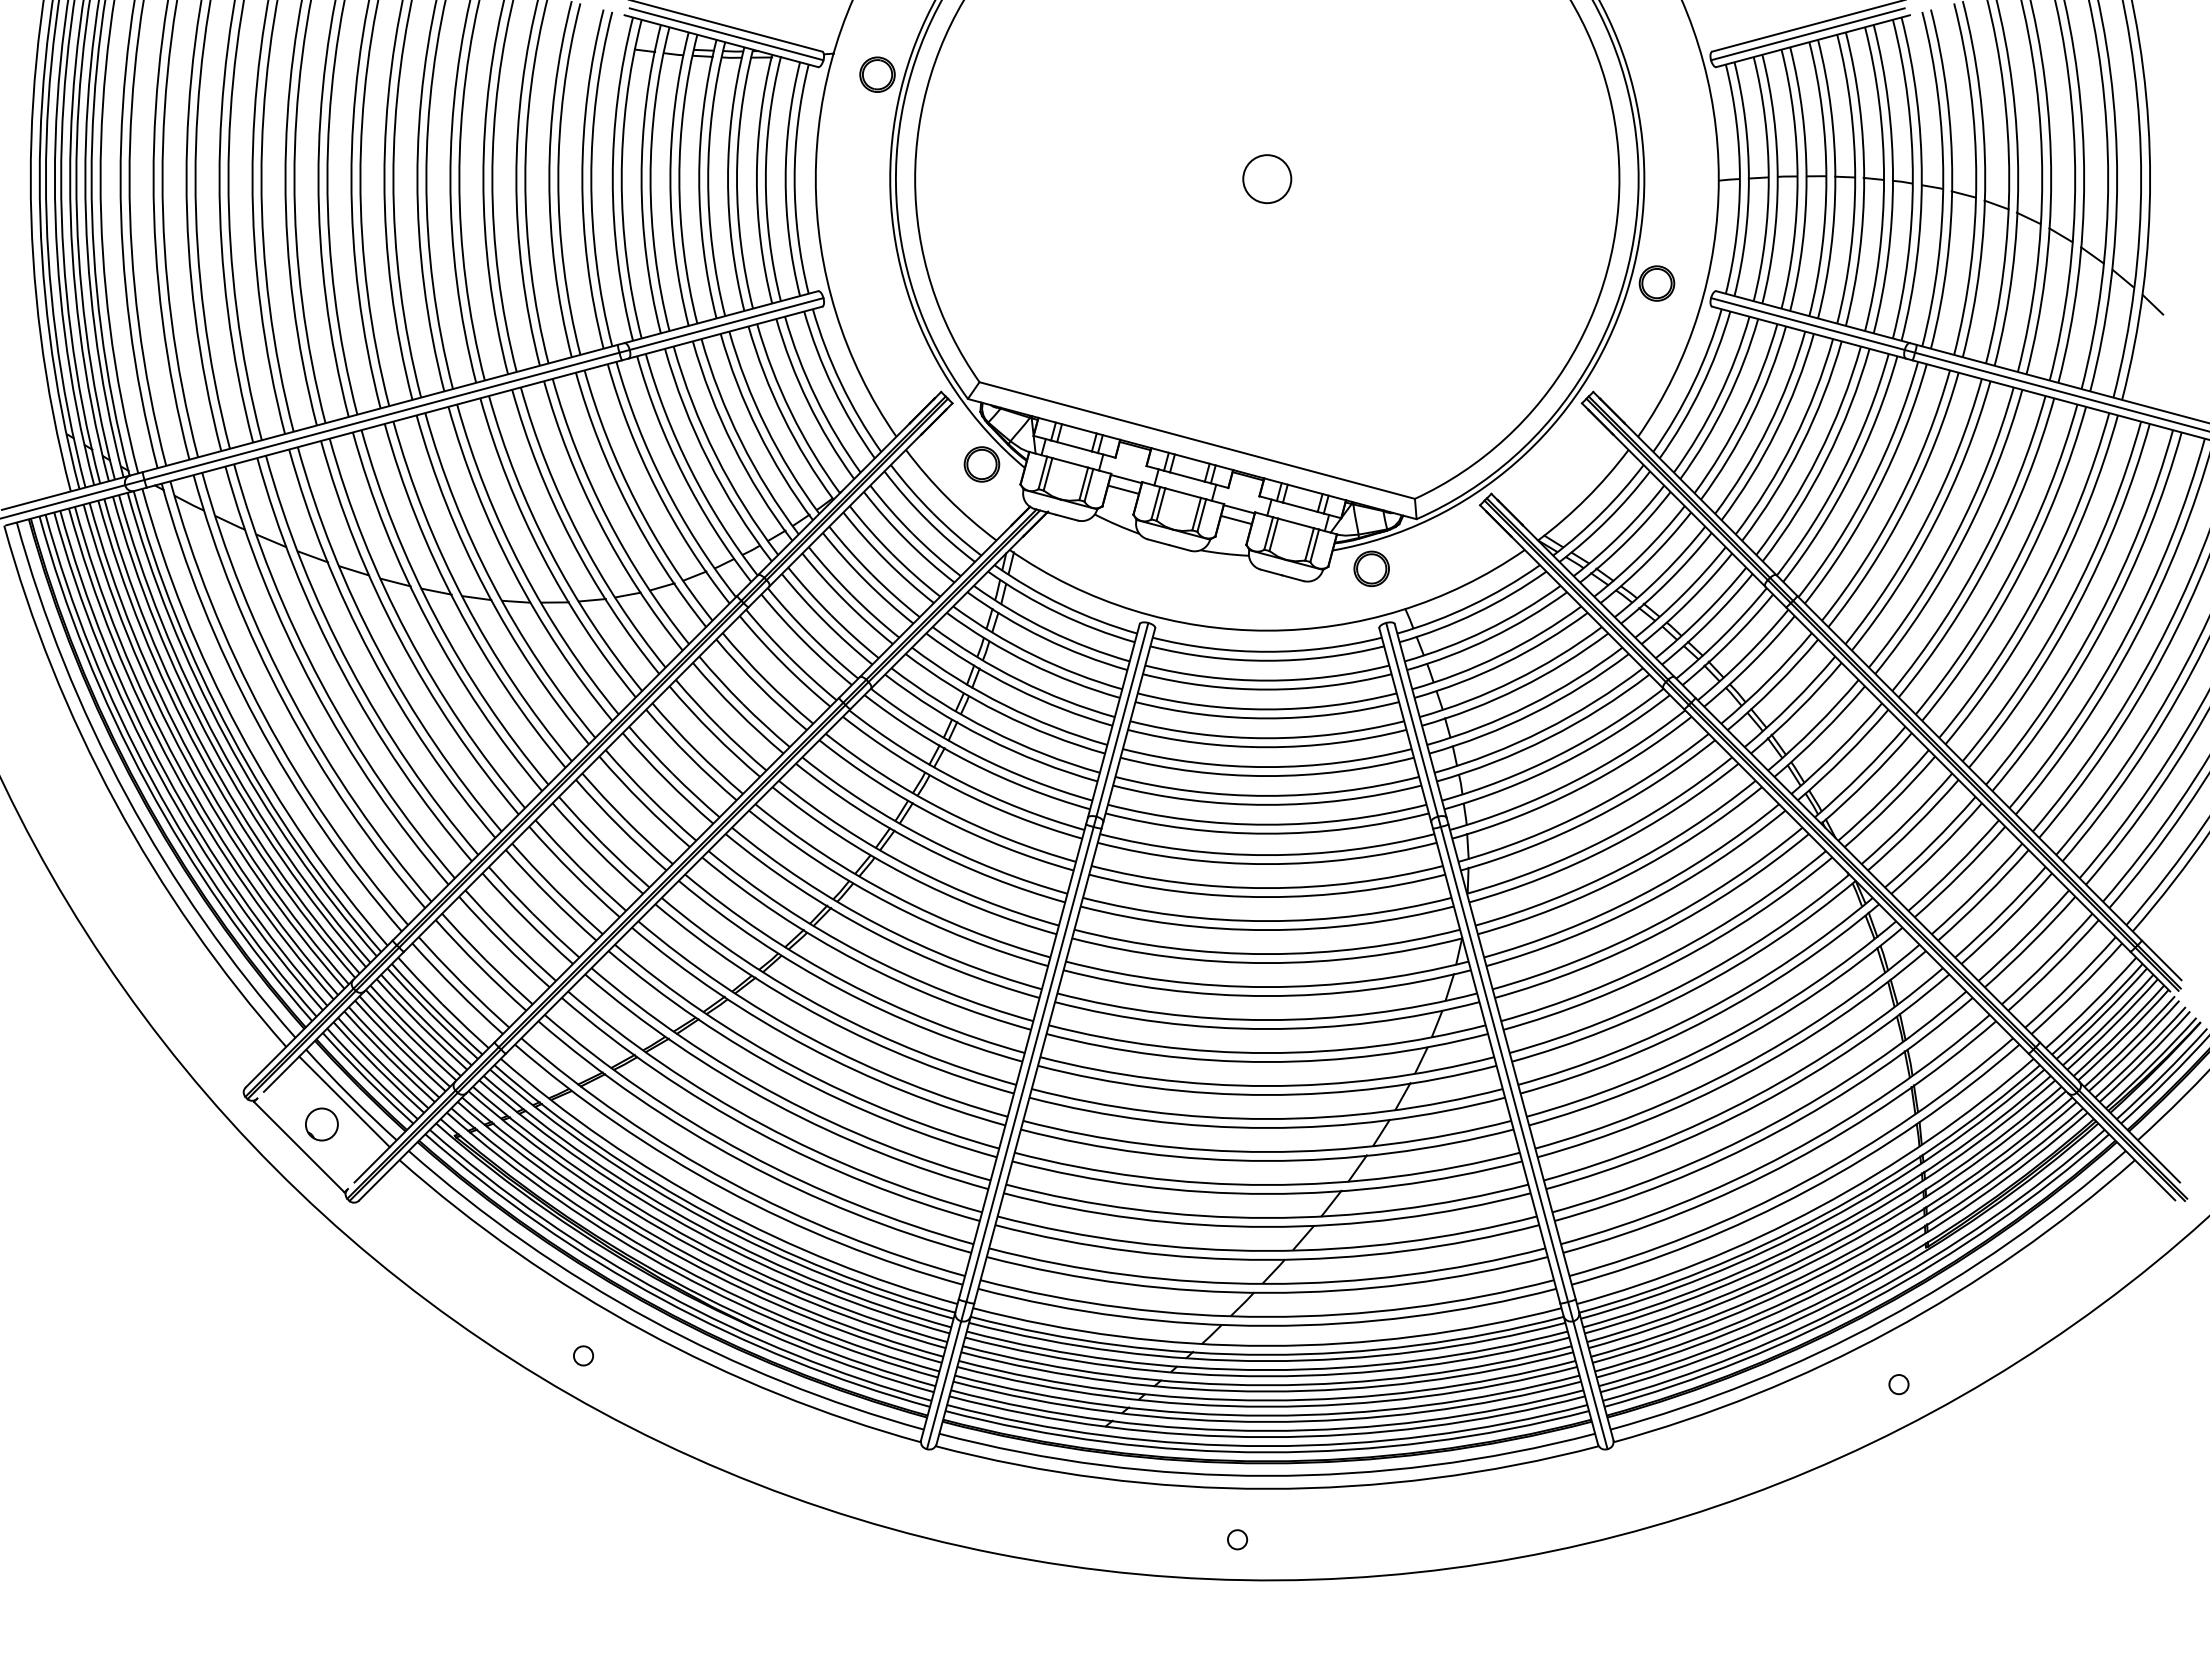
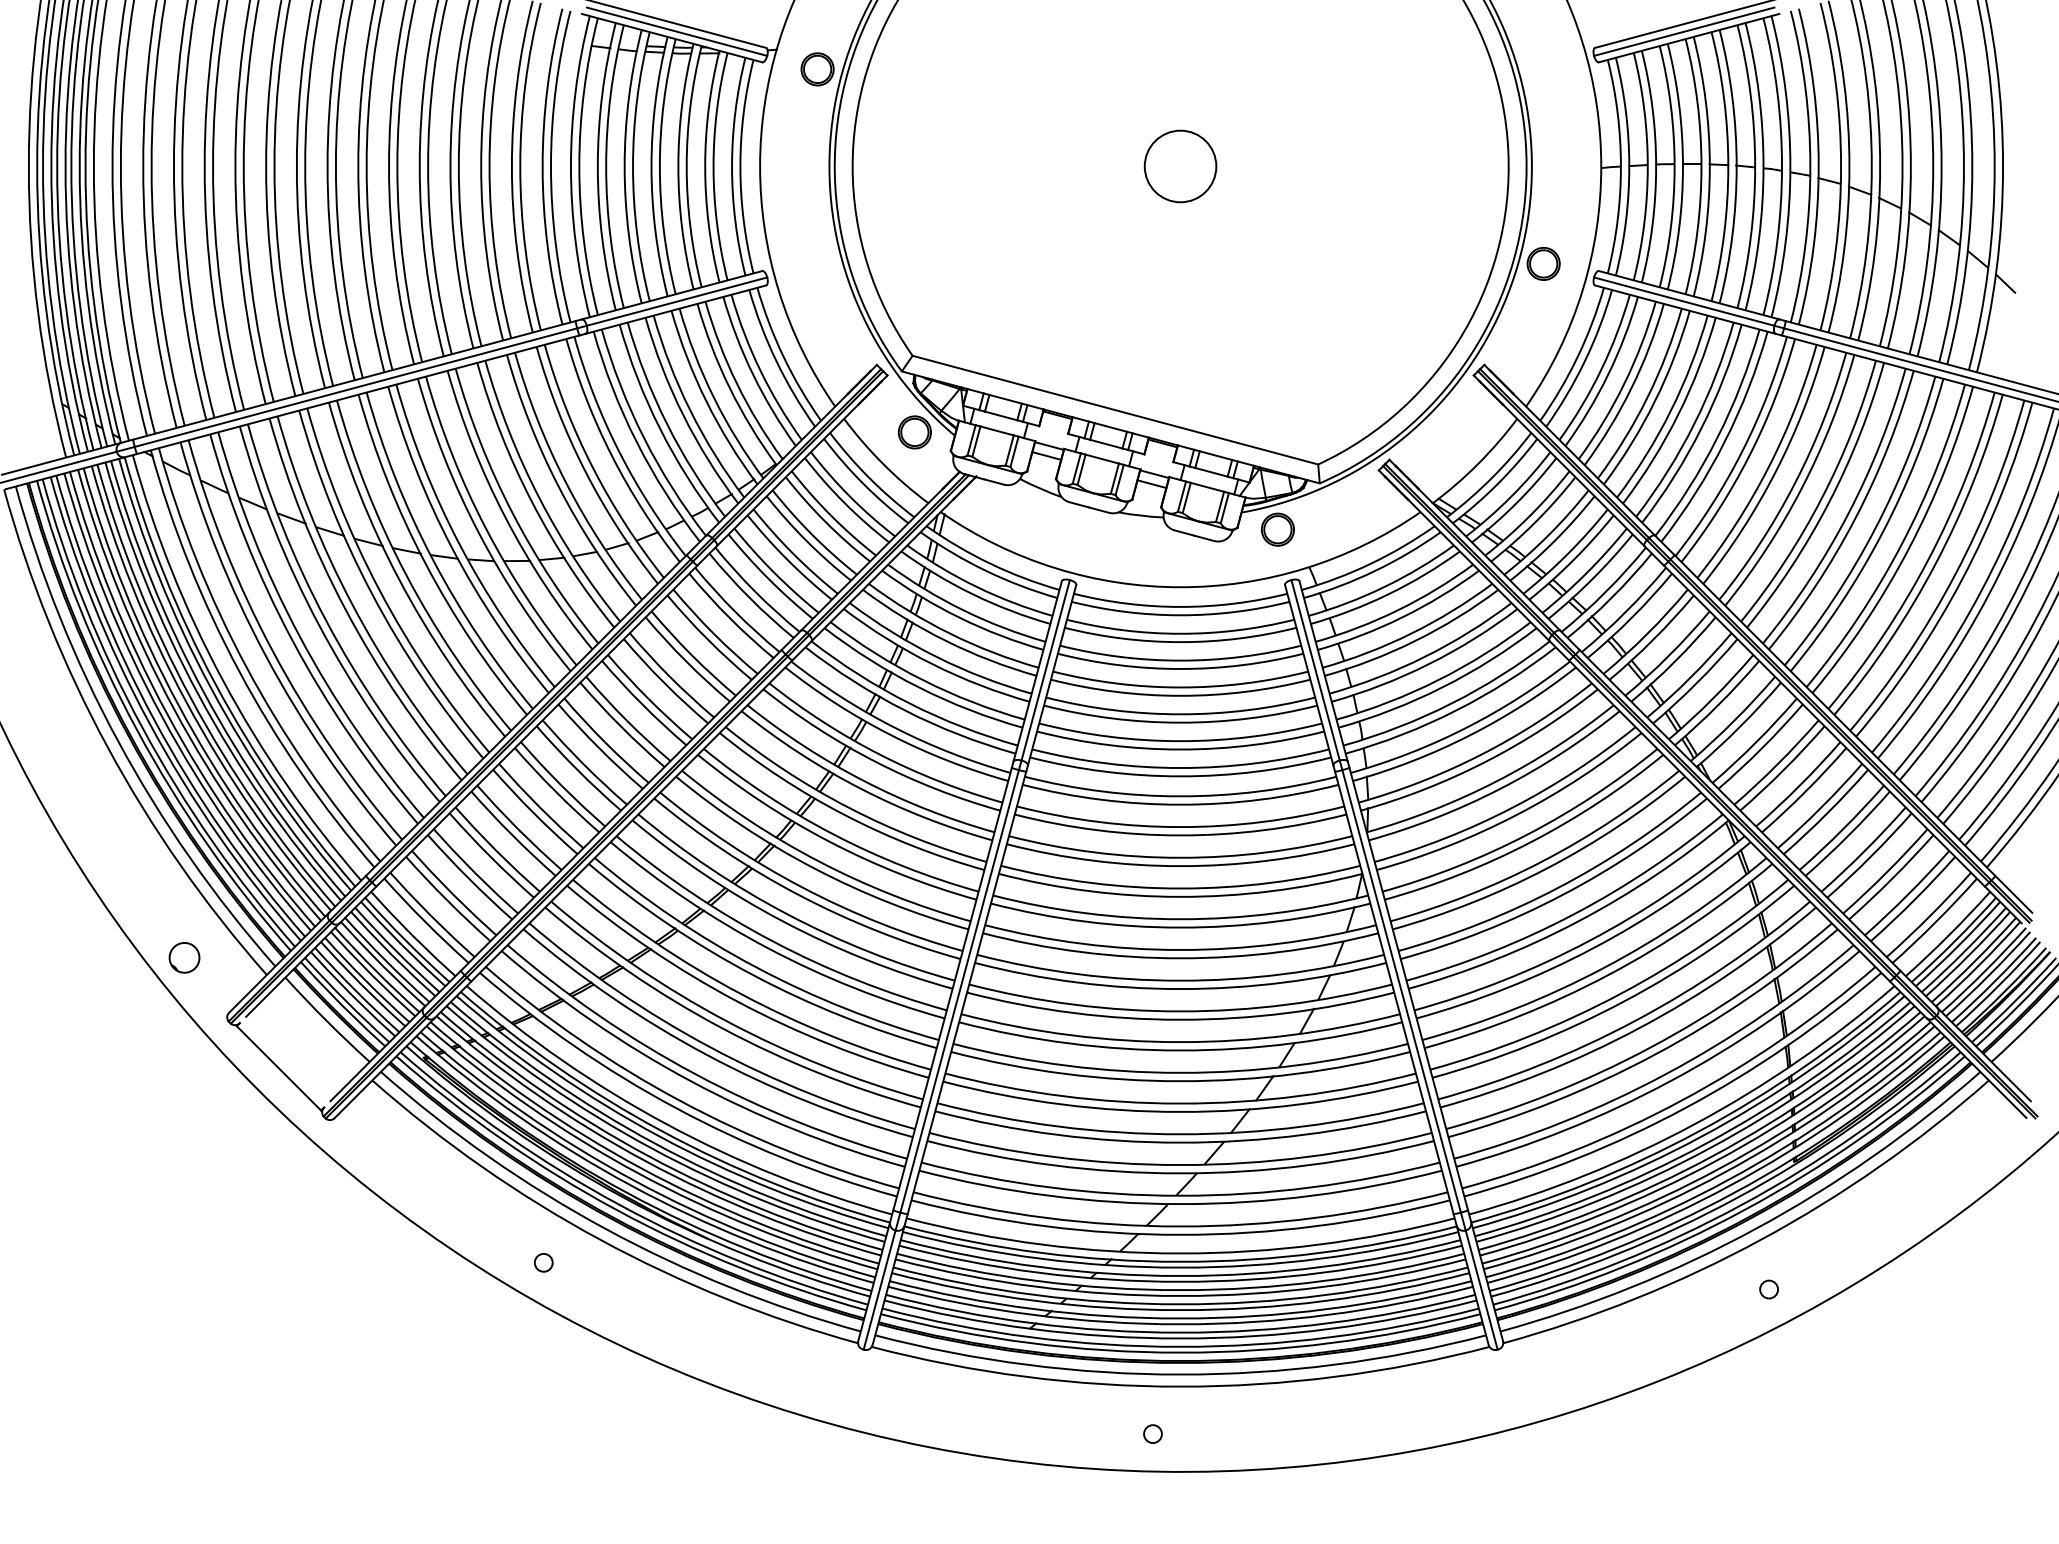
circle: (1267, 179) -> (1180, 166), size x1.6
line: (344, 1101) -> (321, 1025), removed
circle: (321, 1124) -> (184, 957), moved

